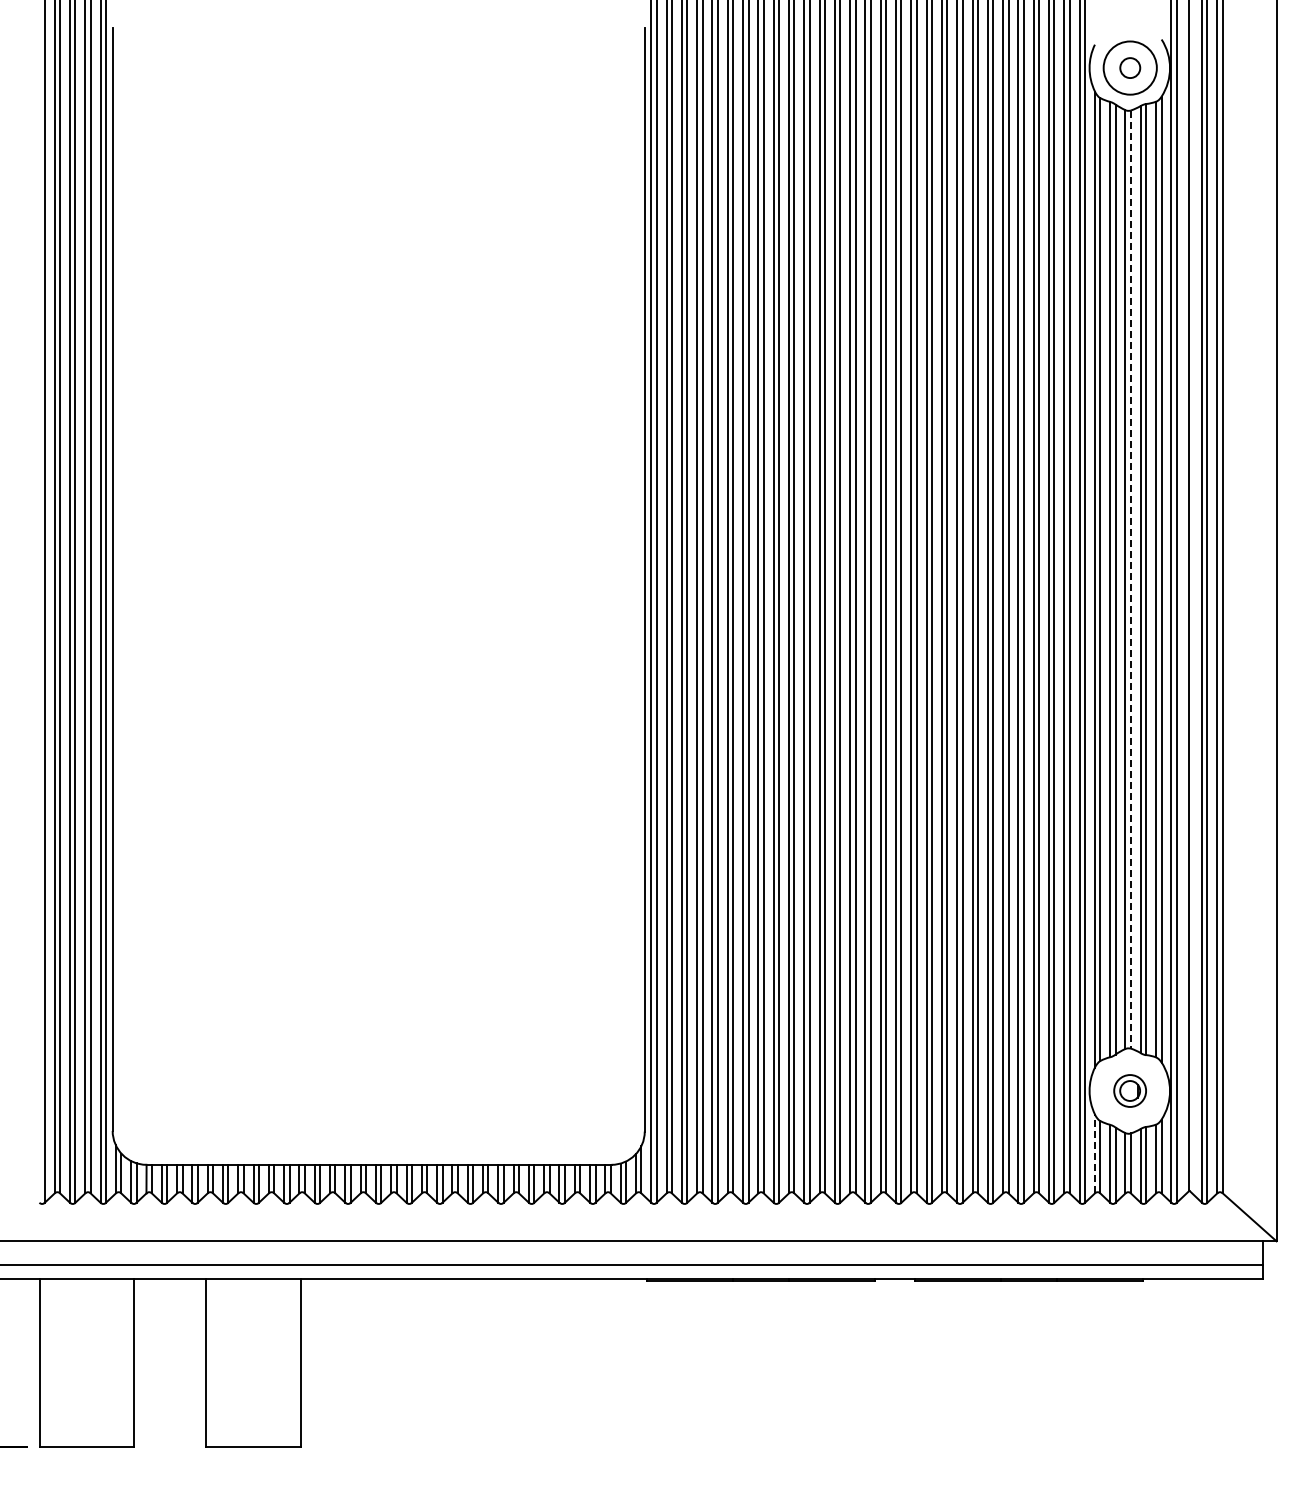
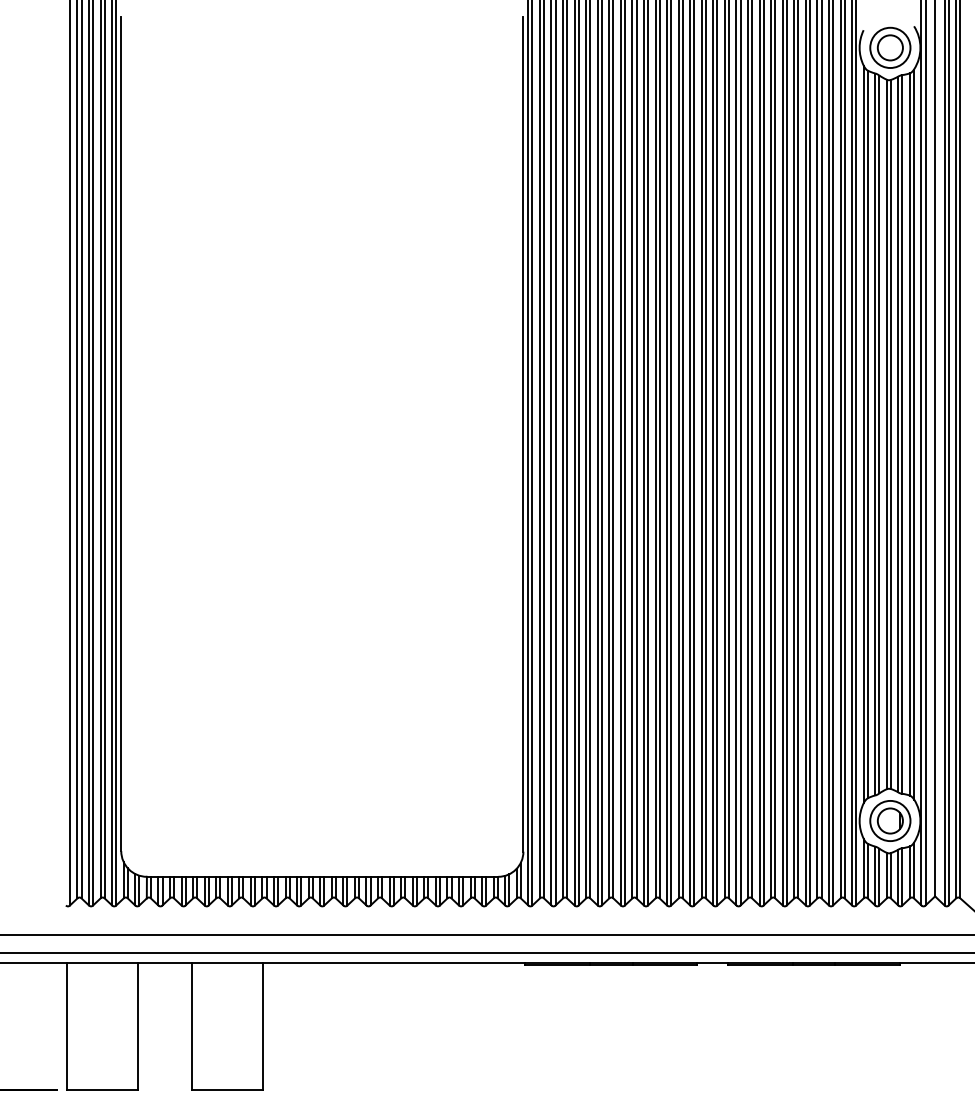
circle: (1129, 67) -> (889, 47), size x1.67
line: (1130, 580) -> (890, 435), dashed -> solid
part: (1129, 1090) -> (889, 820), size x1.67
line: (1094, 1153) -> (863, 868), dashed -> solid

